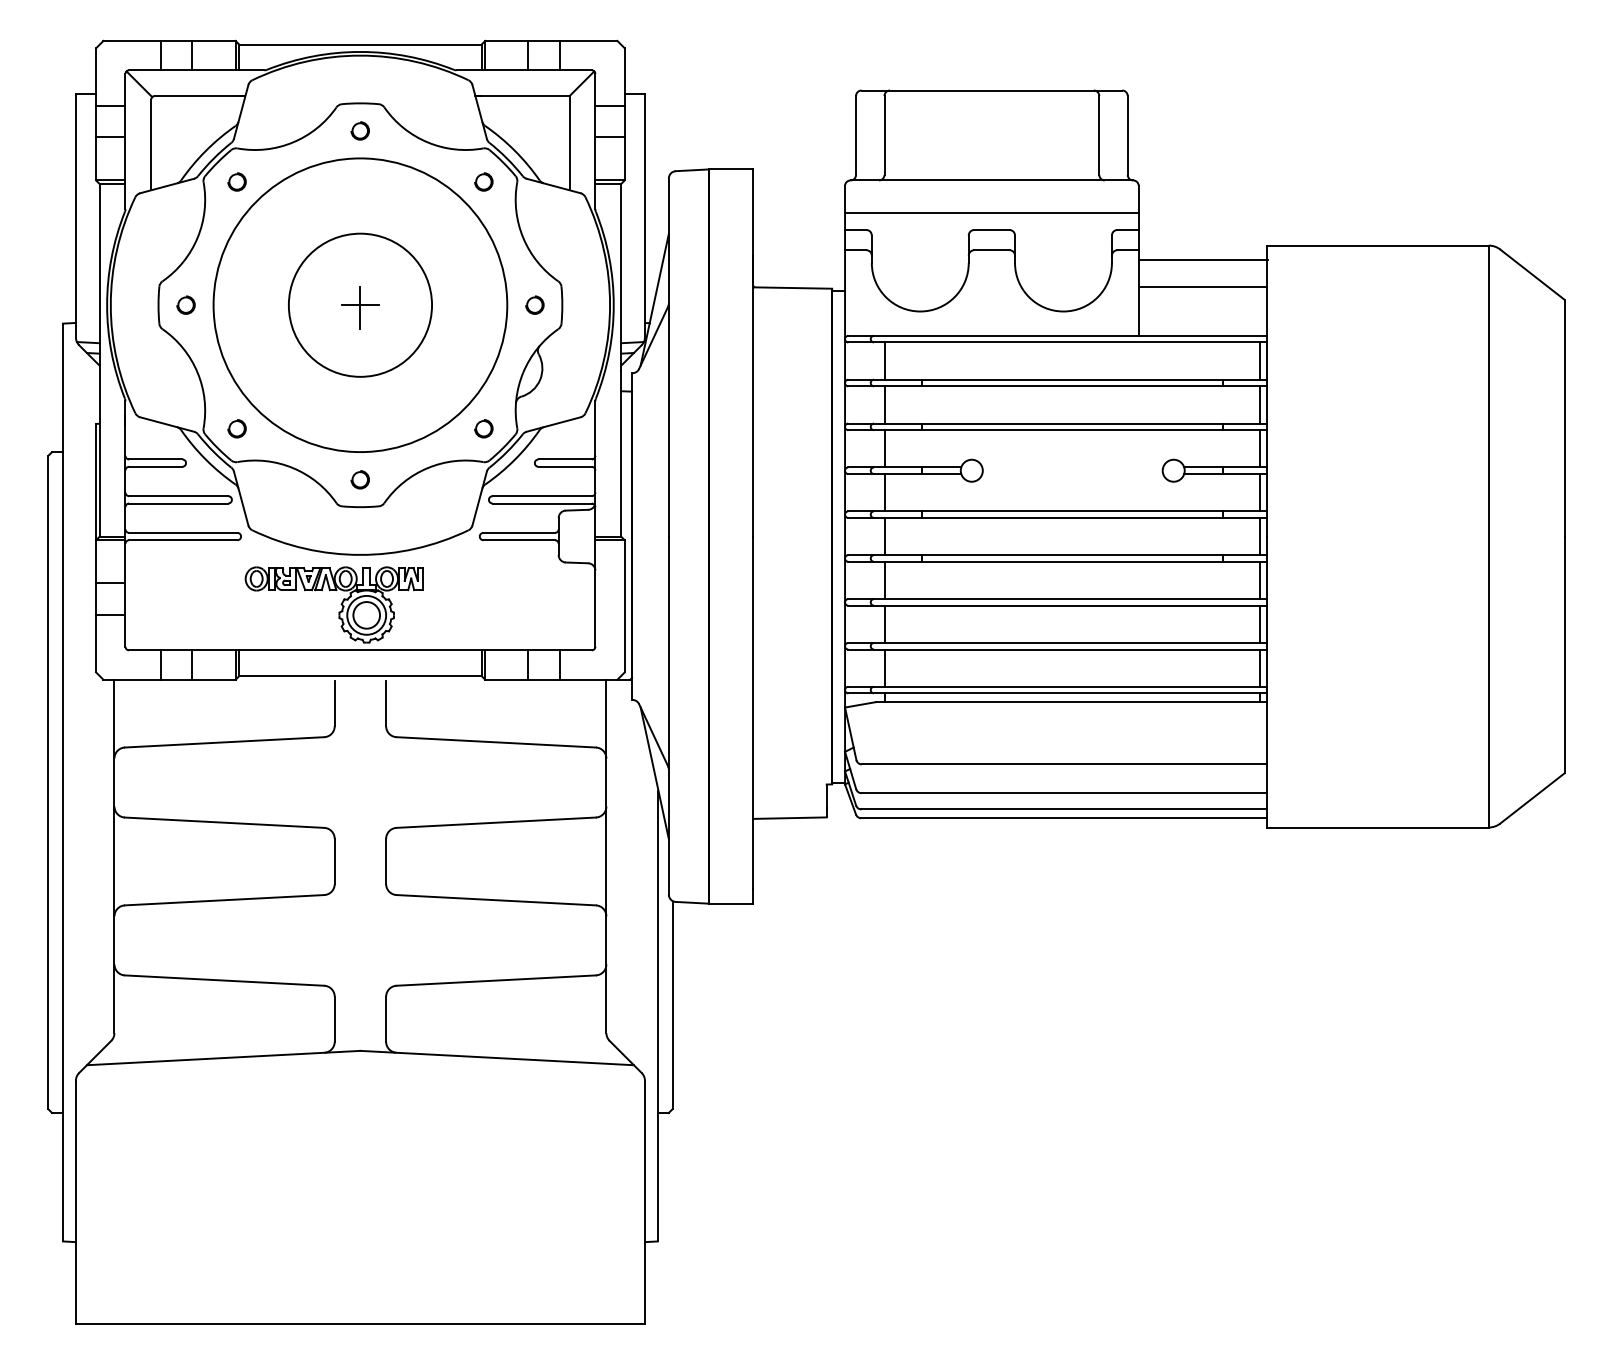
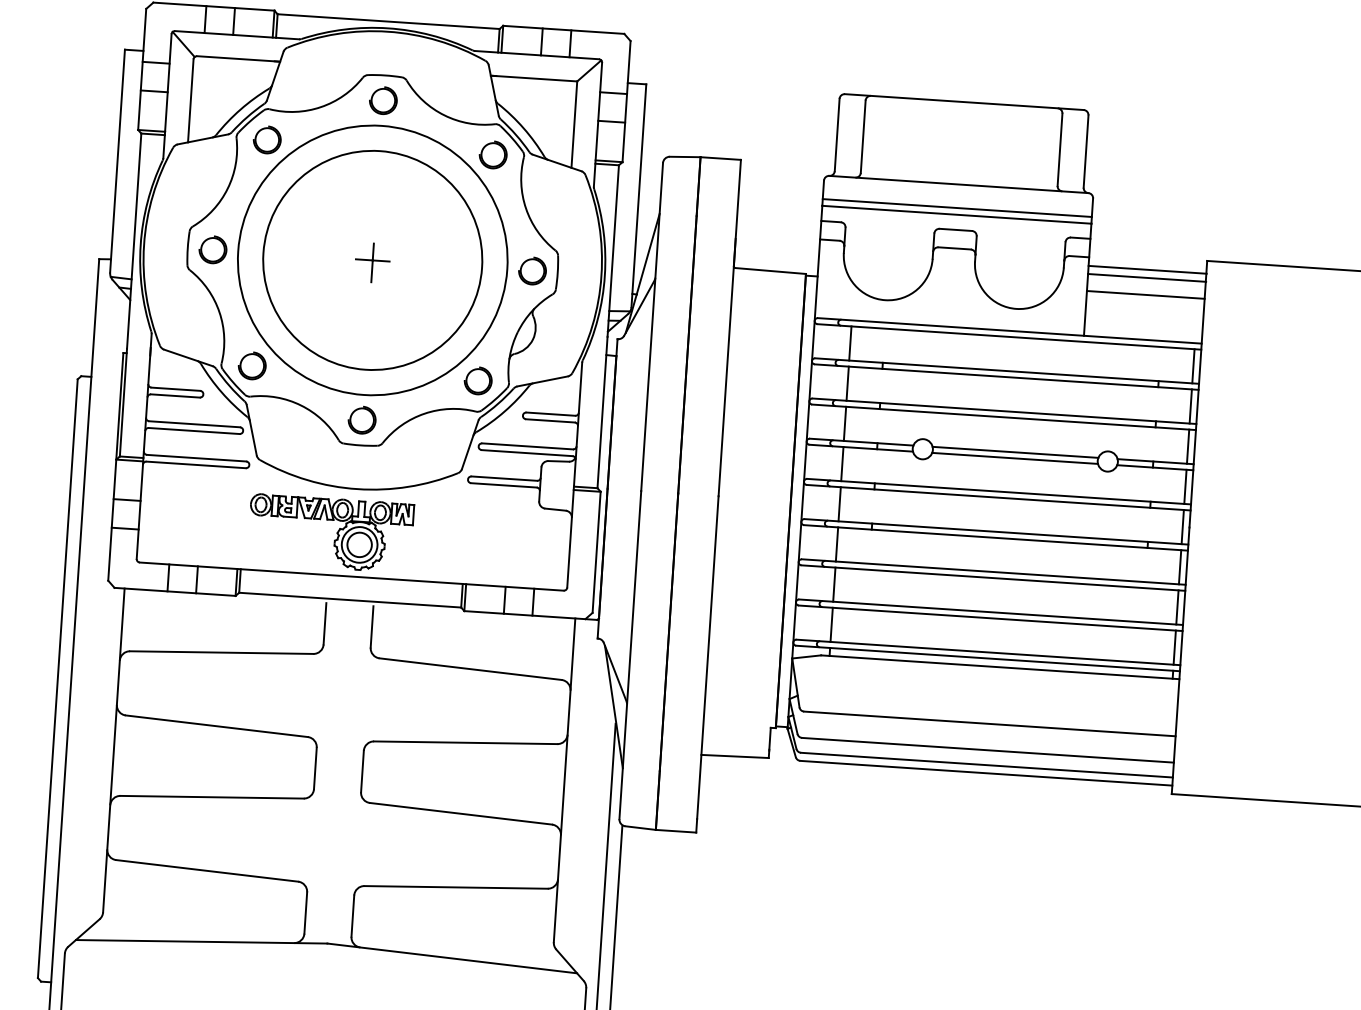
part: (359, 130) -> (382, 100), size x1.67
part: (236, 181) -> (266, 139), size x1.67
part: (483, 181) -> (493, 154), size x1.67
line: (991, 206) -> (956, 208), added
line: (1202, 268) -> (1146, 277), added
part: (185, 304) -> (212, 249), size x1.67
circle: (360, 304) -> (372, 259), size x1.67
part: (534, 304) -> (532, 270), size x1.67
part: (236, 428) -> (251, 365), size x1.67
part: (483, 428) -> (478, 380), size x1.67
line: (1072, 467) -> (1015, 452), added
line: (1072, 474) -> (1014, 458), added
part: (359, 479) -> (361, 420), size x1.67

